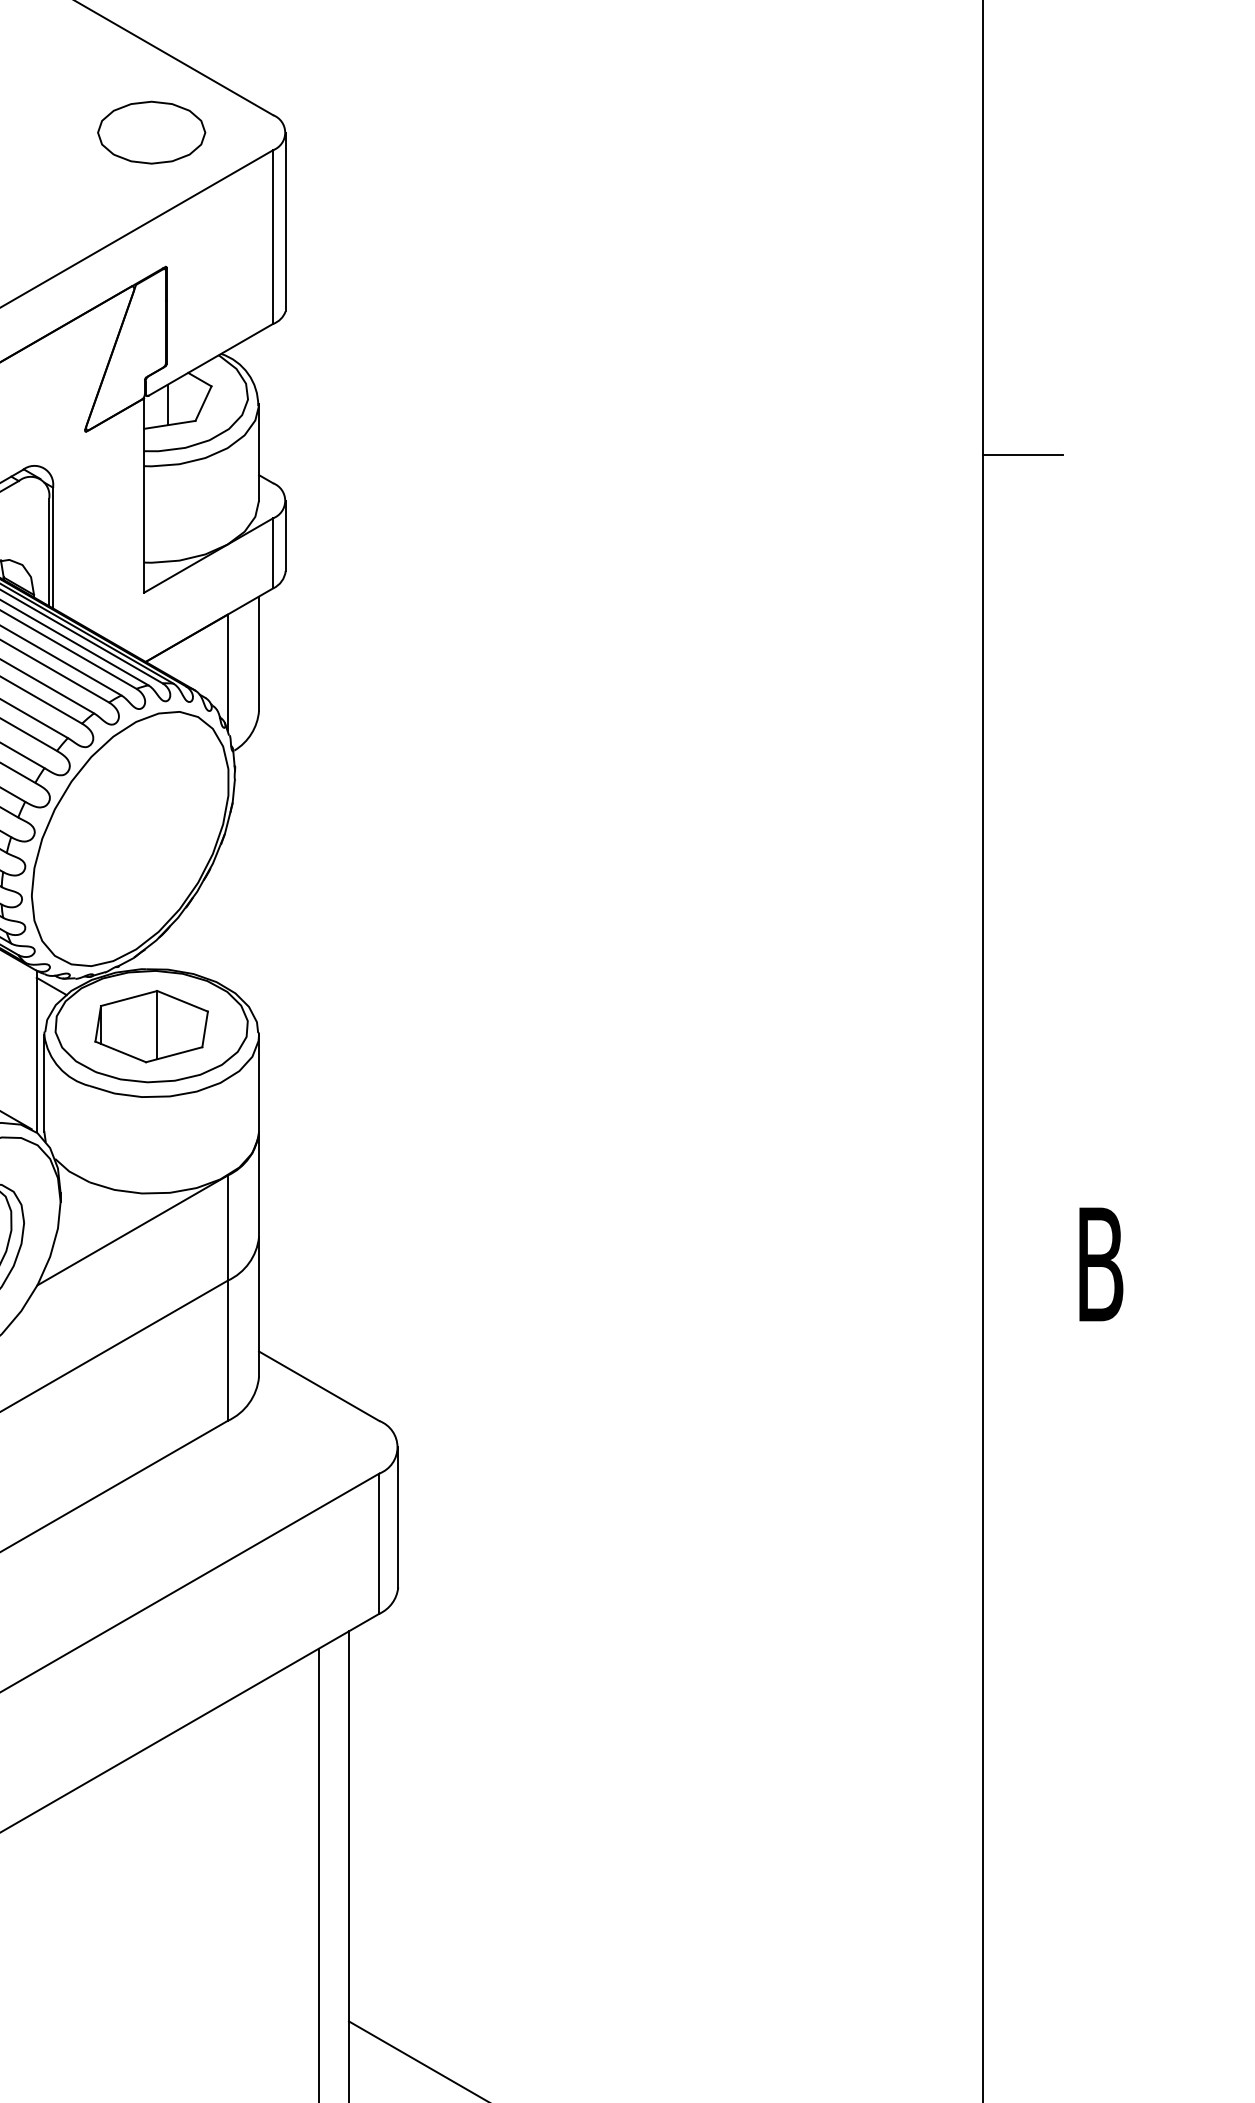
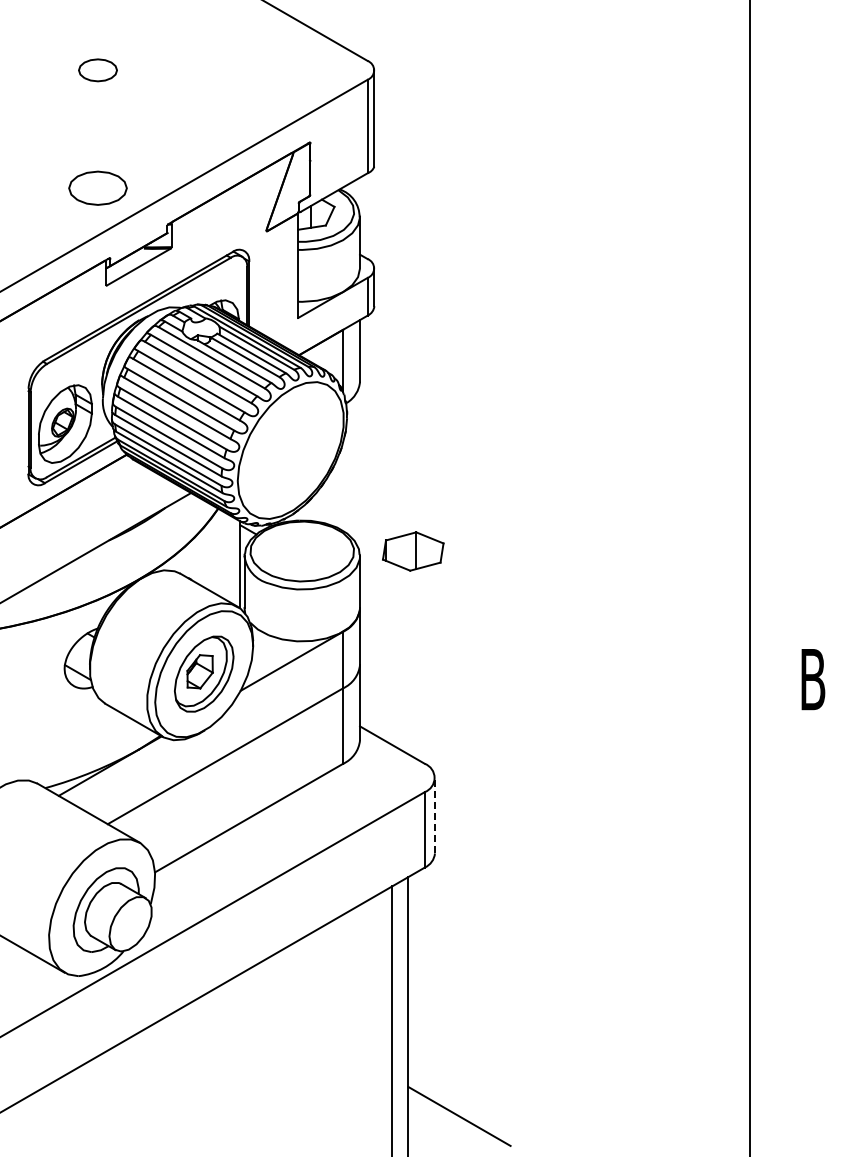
part: (150, 131) -> (301, 69), removed
line: (1021, 454) -> (770, 243), removed
part: (152, 1026) -> (413, 551), moved
line: (397, 1517) -> (434, 815), solid -> dashed

